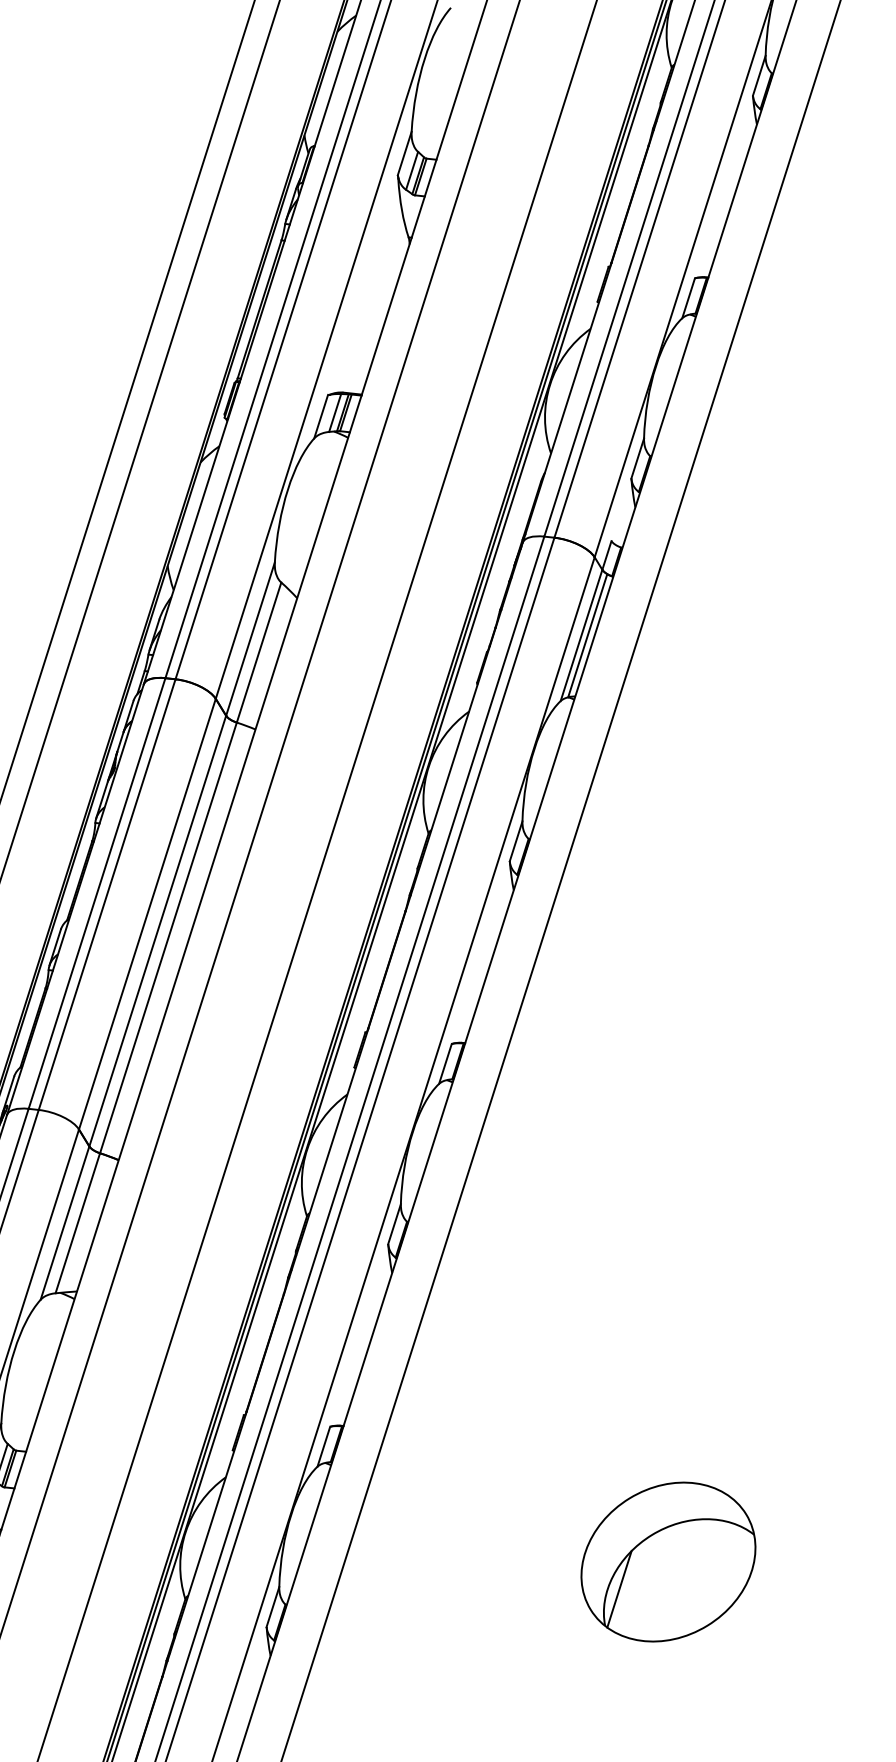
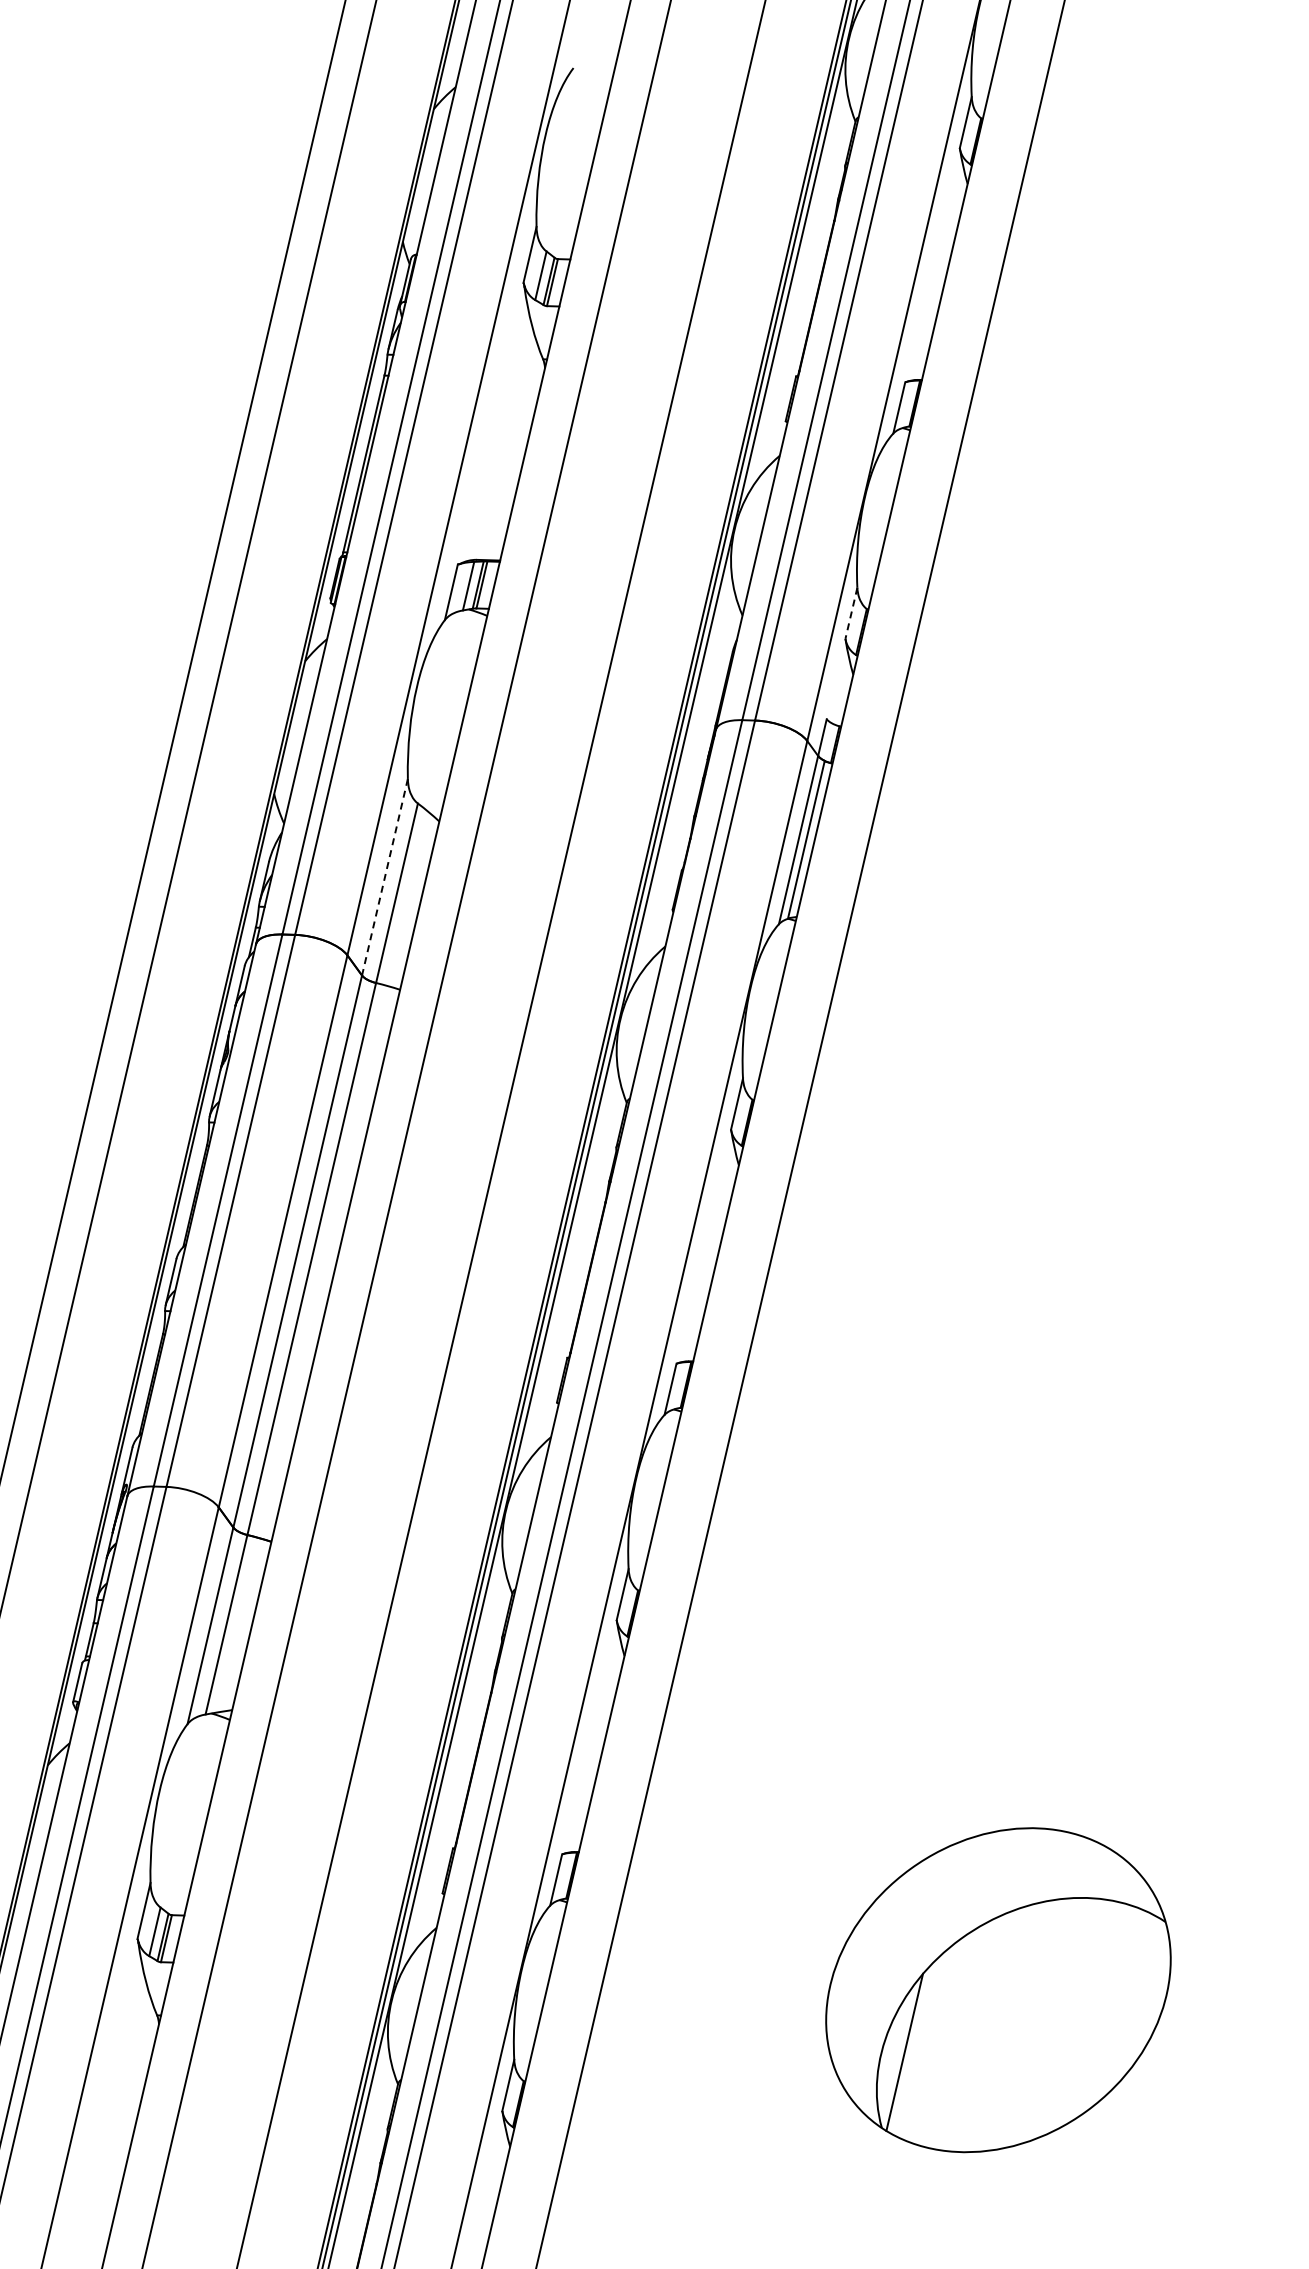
line: (637, 458) -> (851, 613), solid -> dashed
line: (250, 639) -> (384, 877), solid -> dashed
part: (668, 1562) -> (998, 1990), size x1.6

